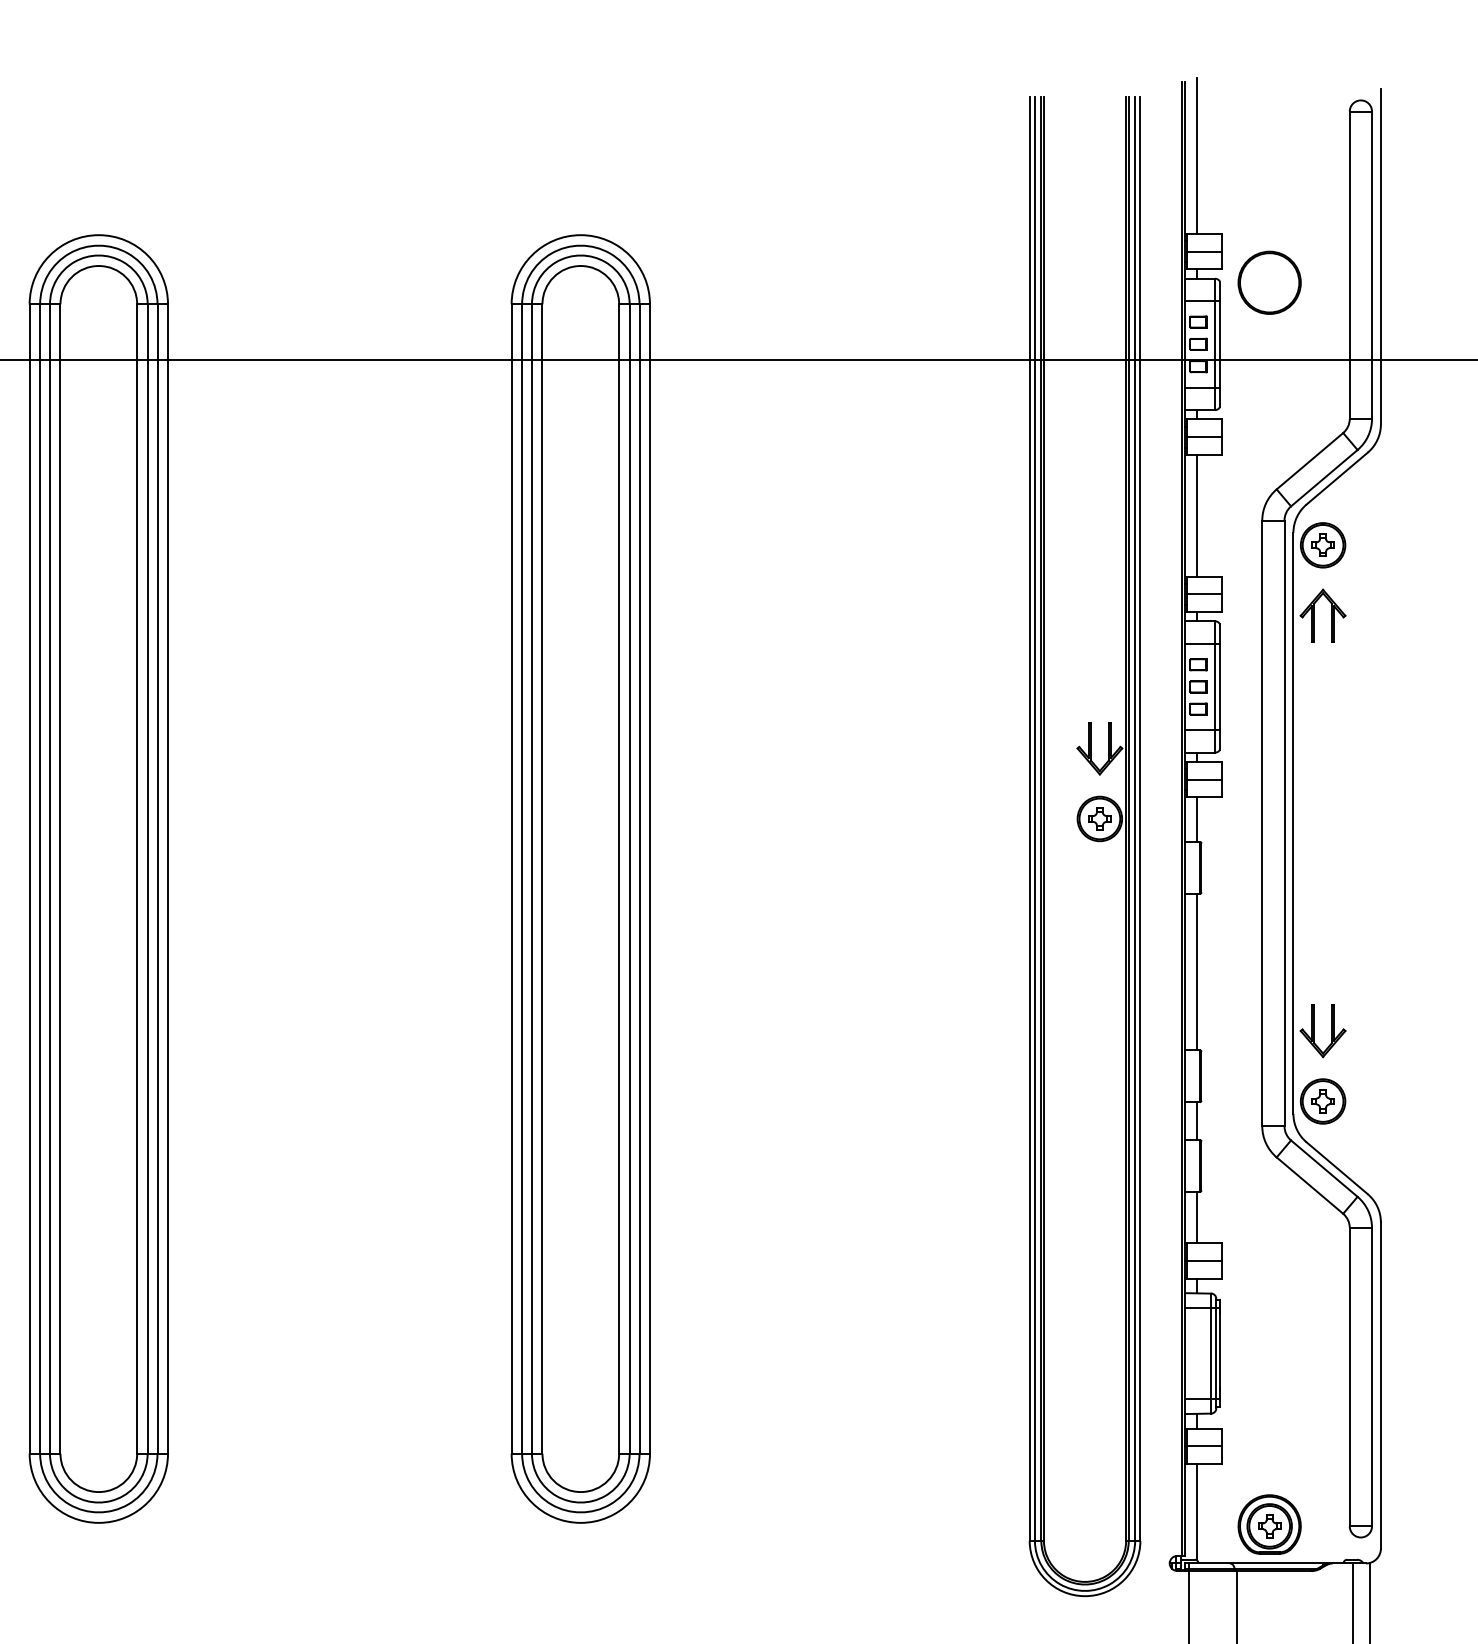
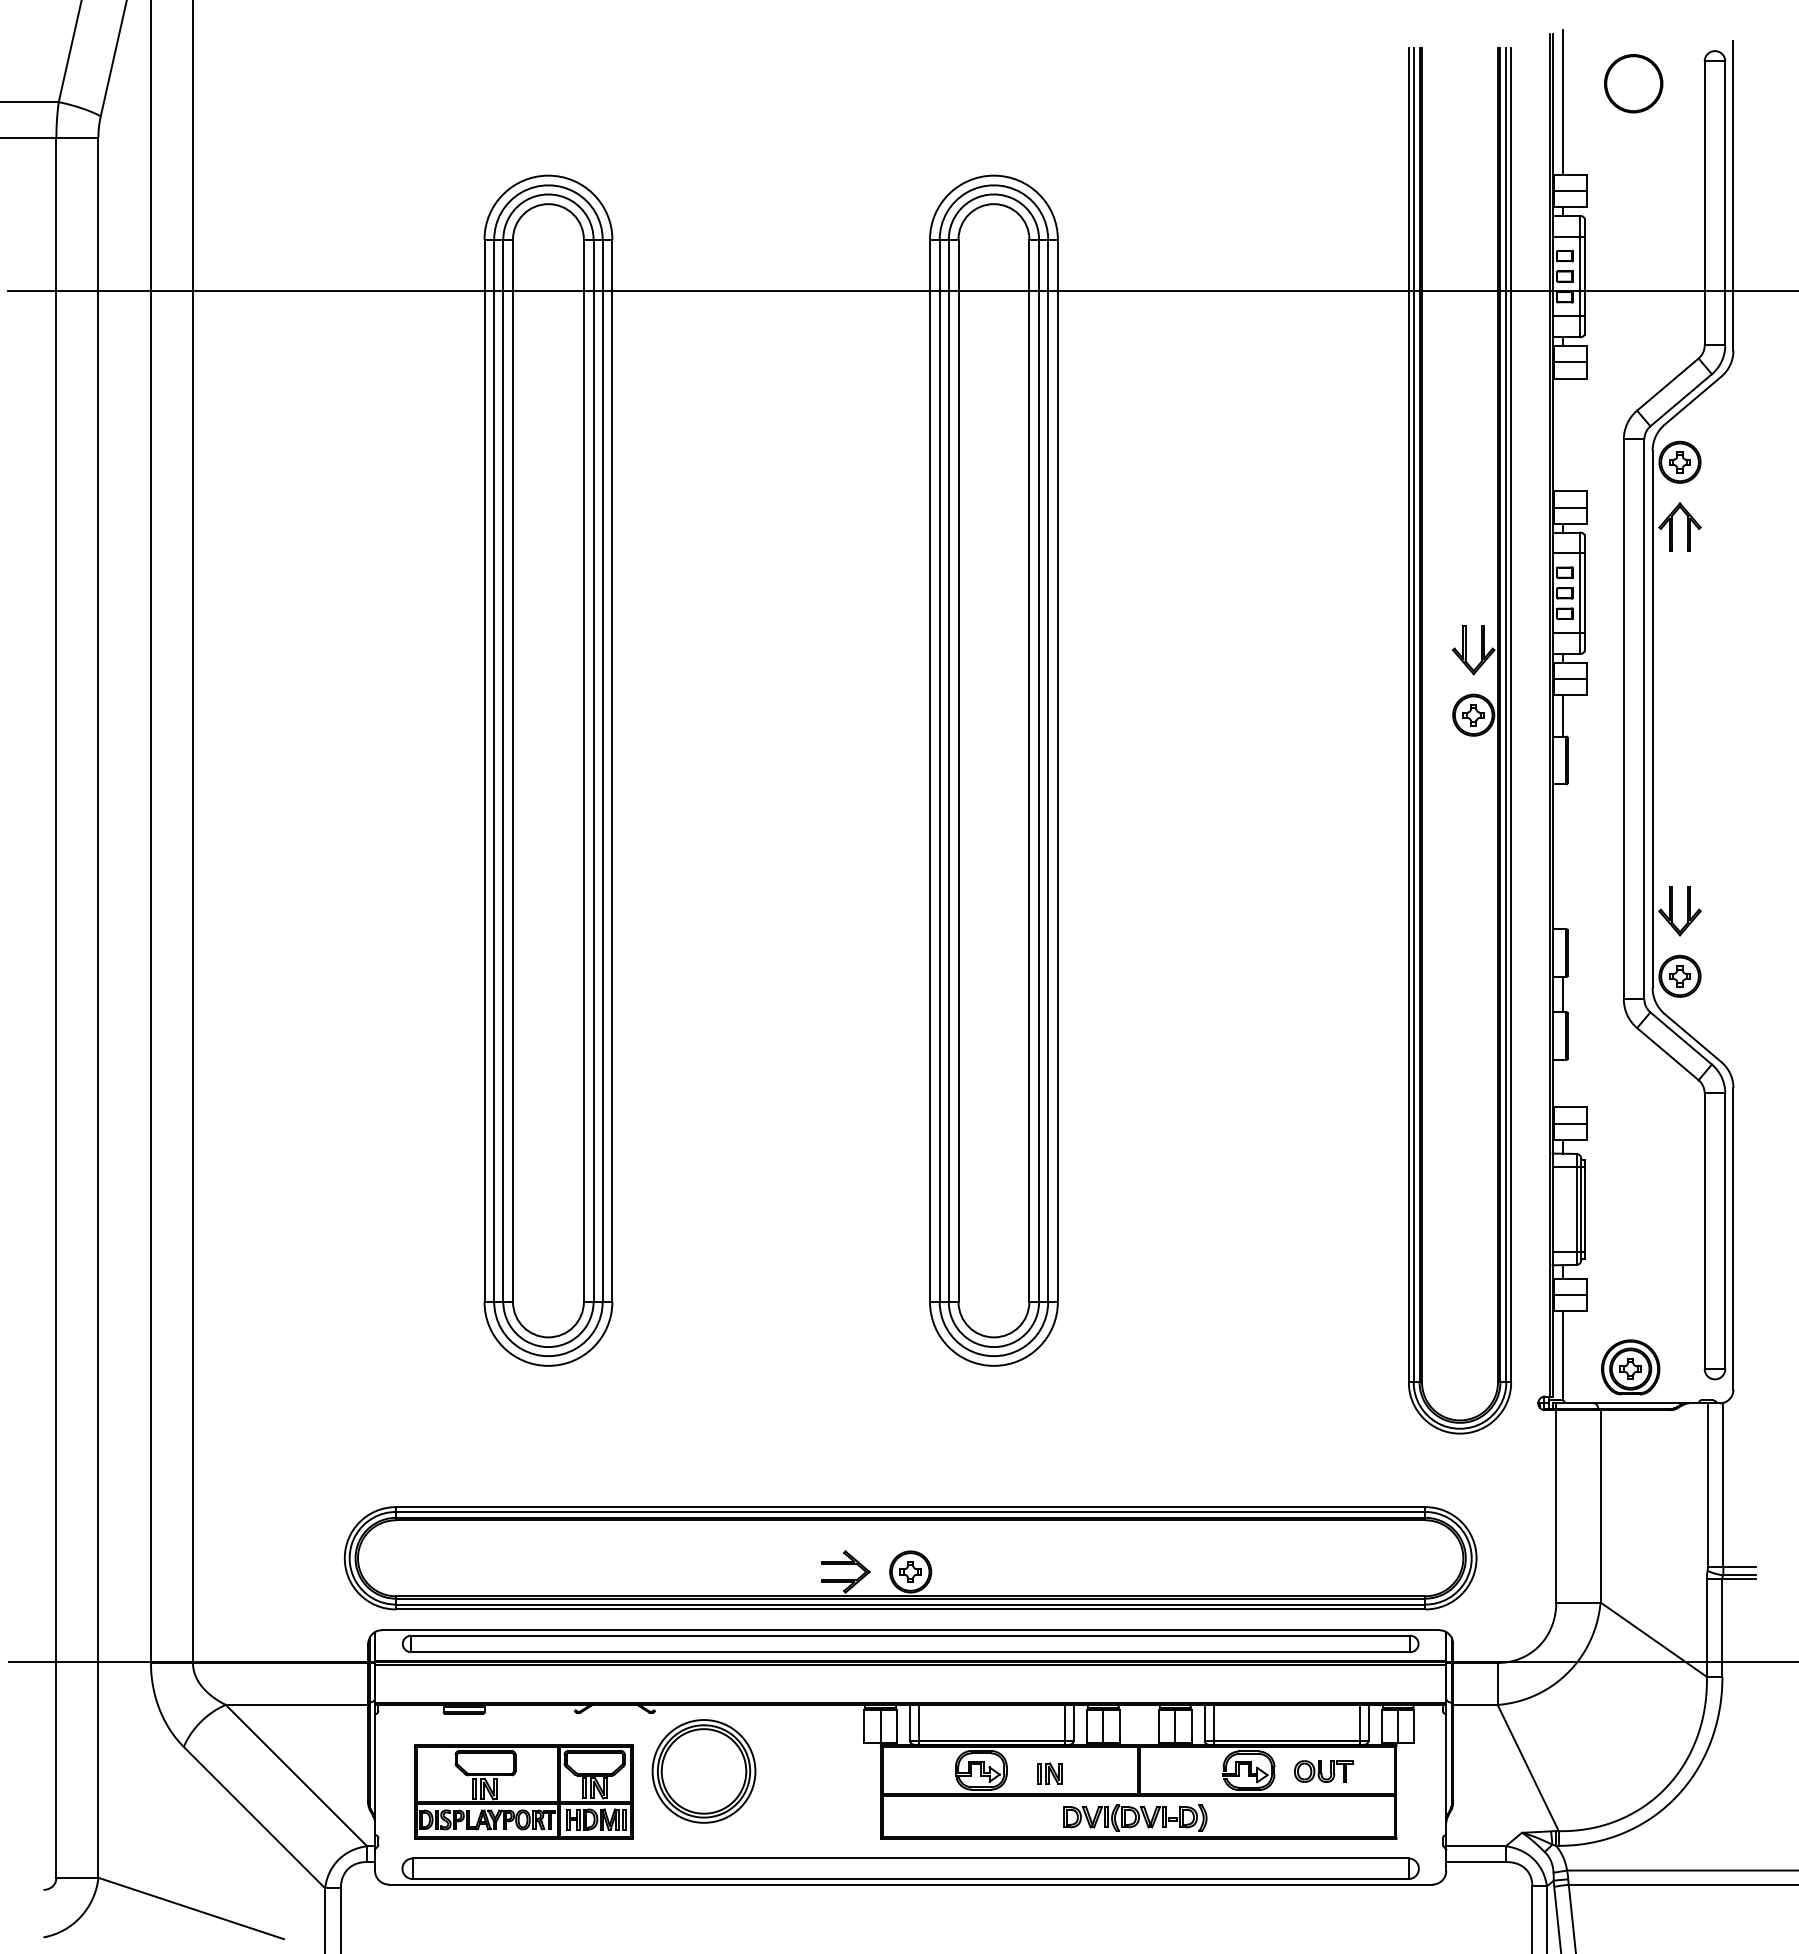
part: (1269, 282) -> (1633, 83), moved
line: (1197, 515) -> (1563, 434), removed
line: (1197, 971) -> (1563, 856), removed
line: (1197, 1217) -> (1563, 1083), removed

